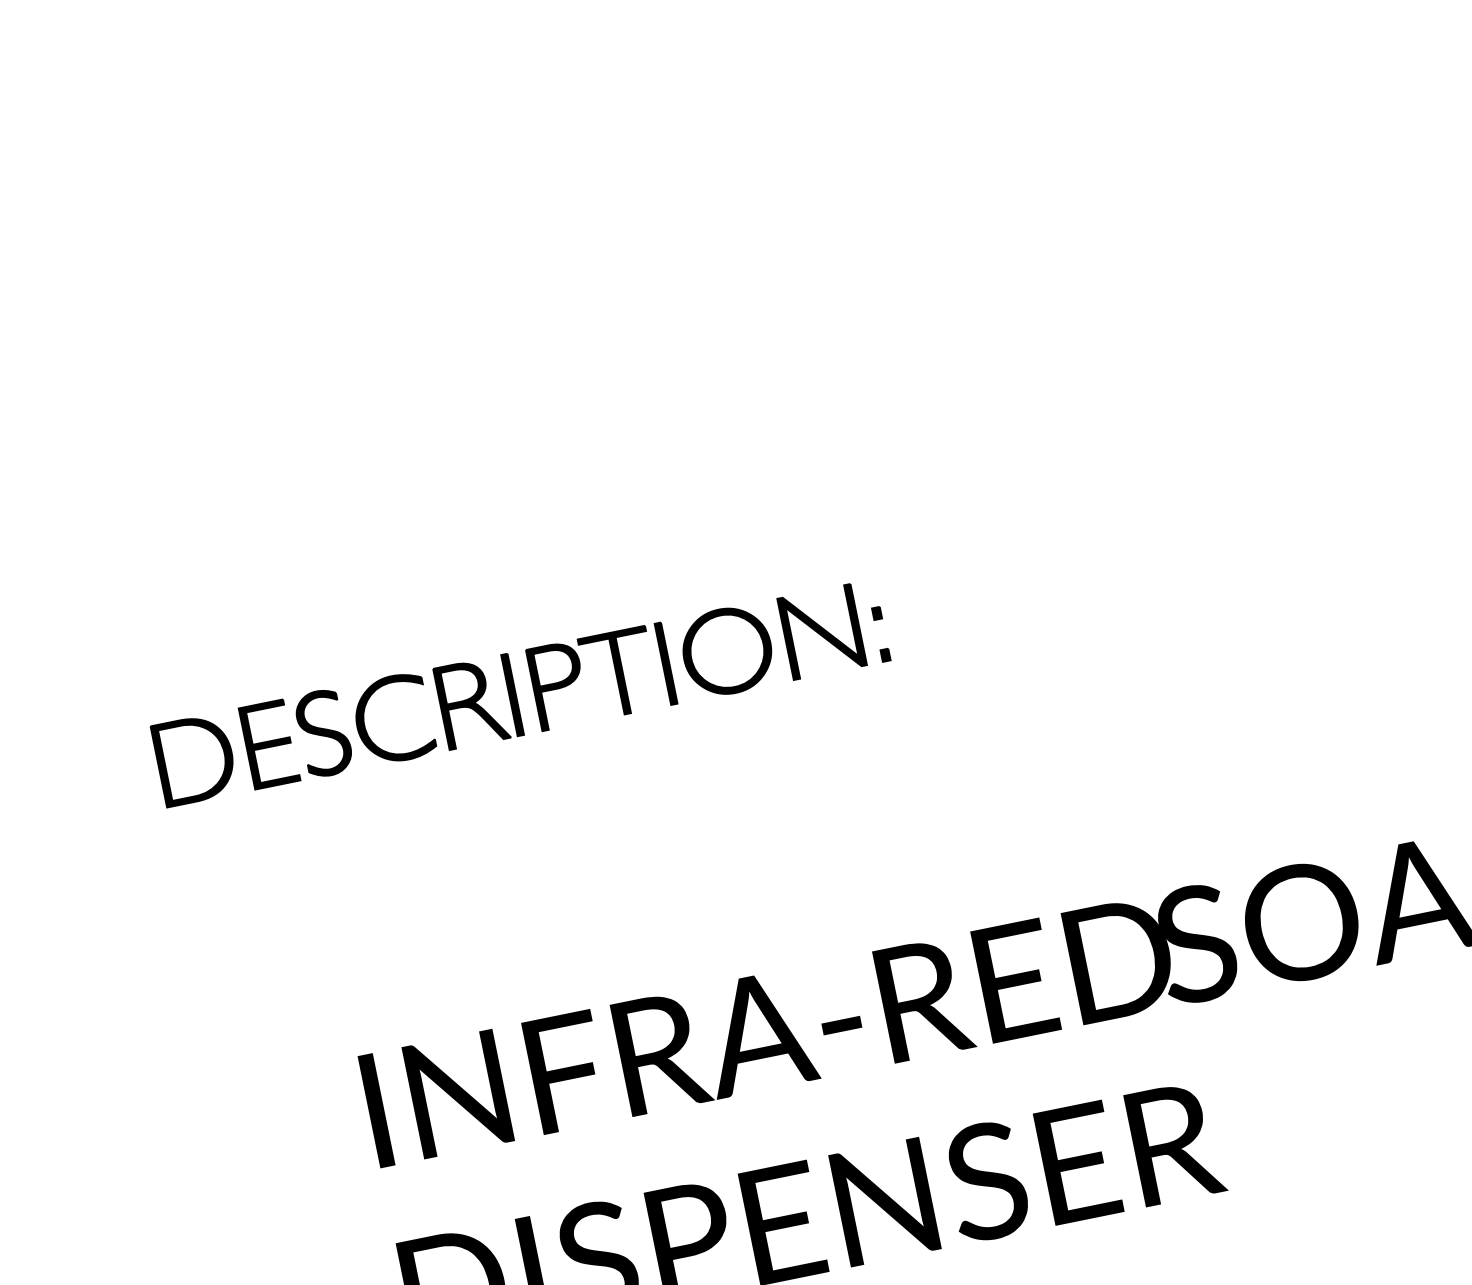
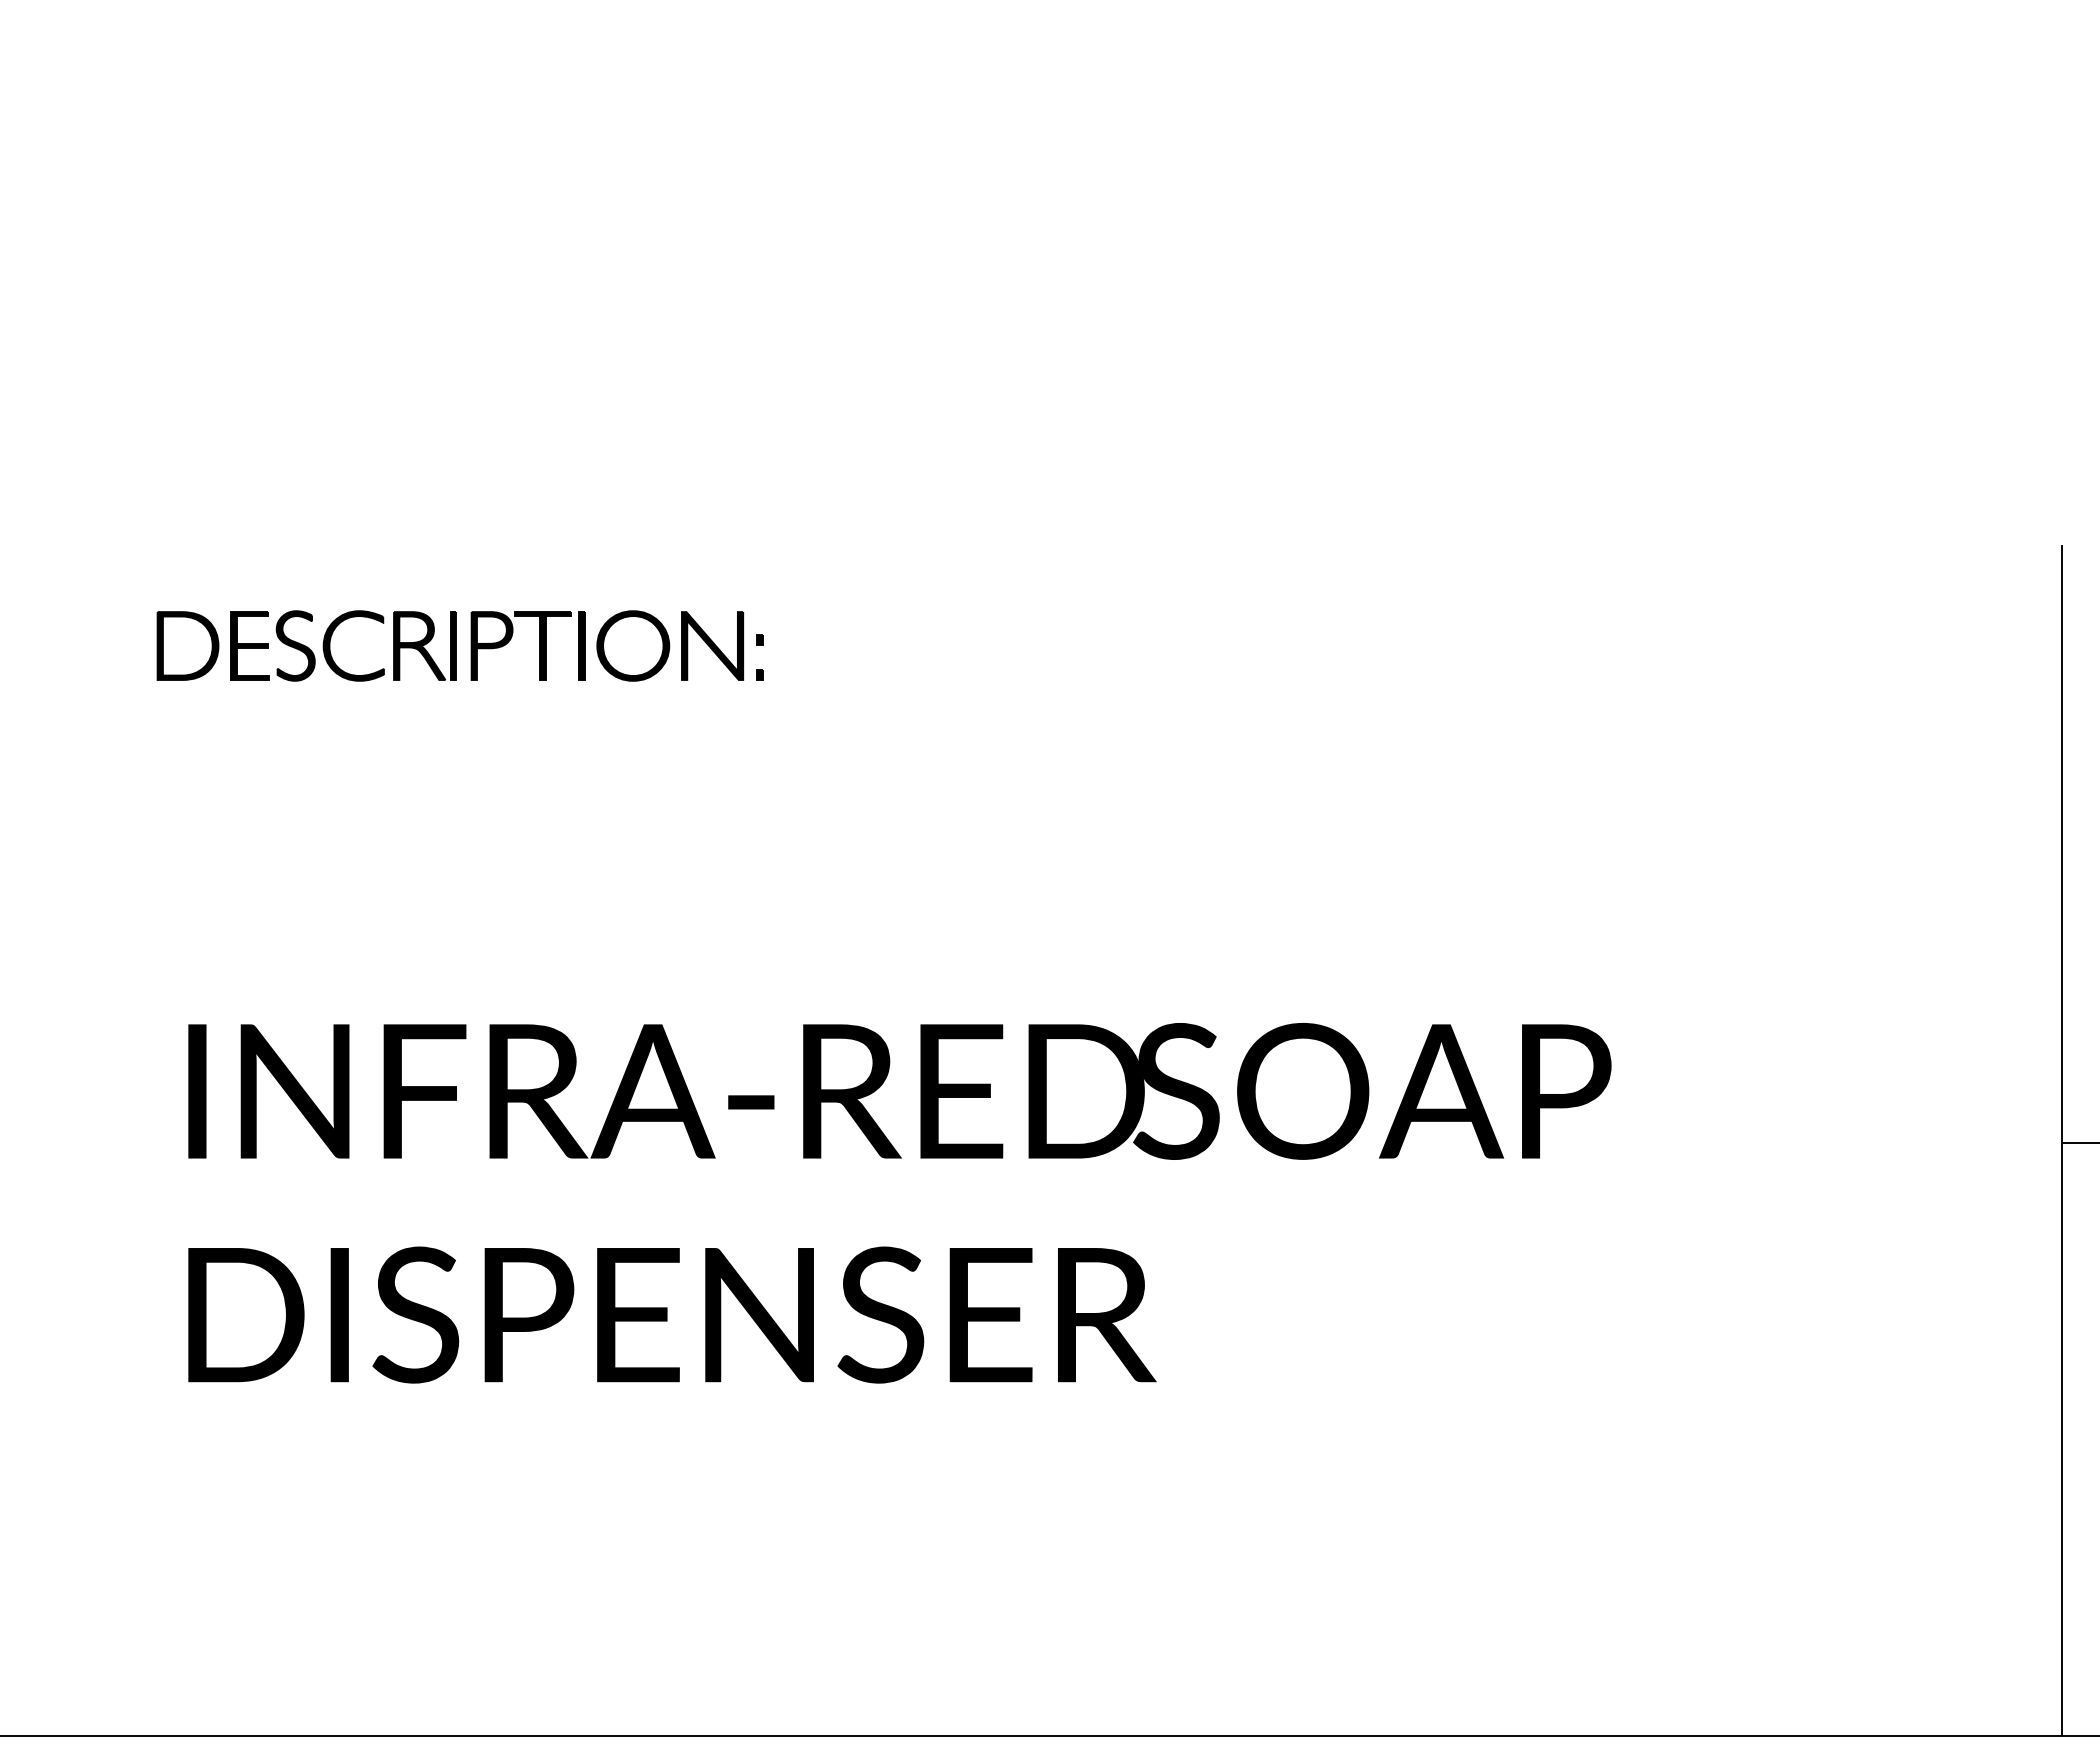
part: (520, 692) -> (460, 645), size x0.7

